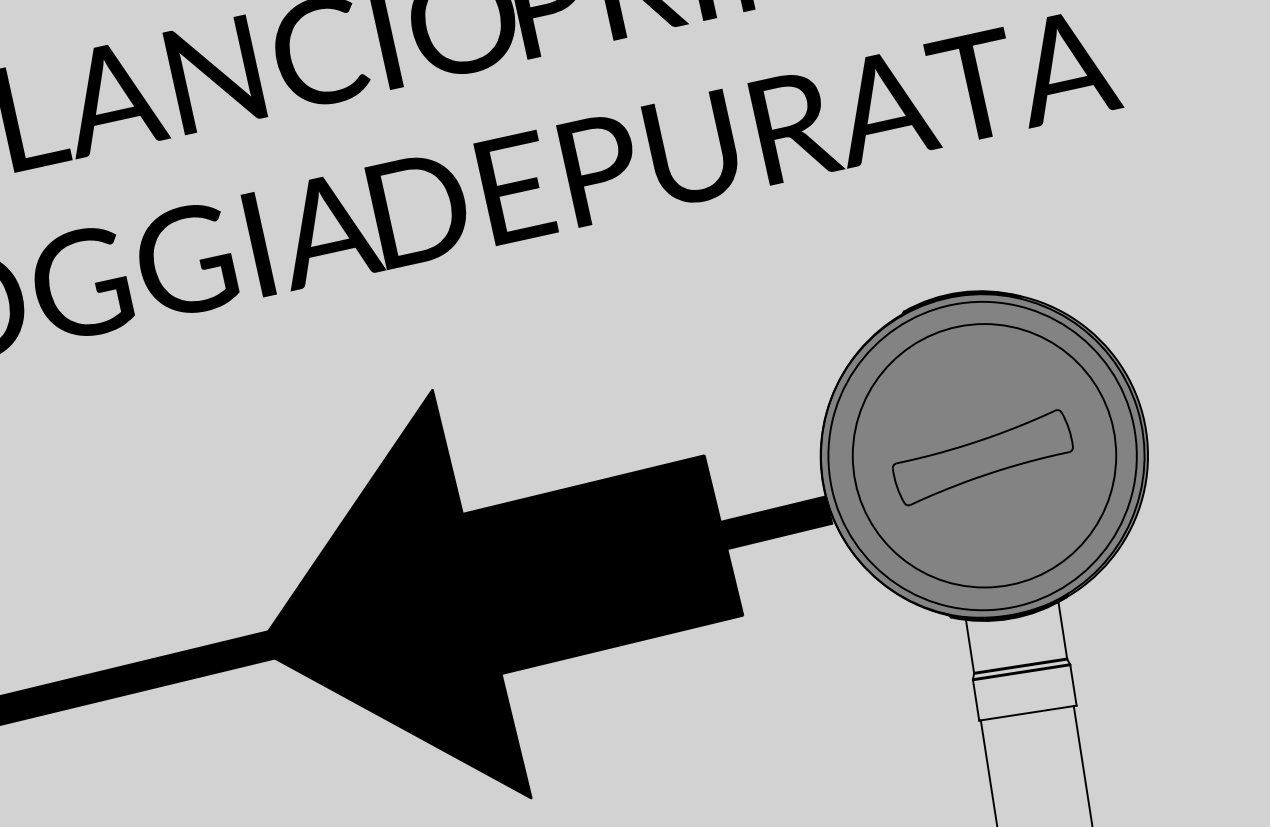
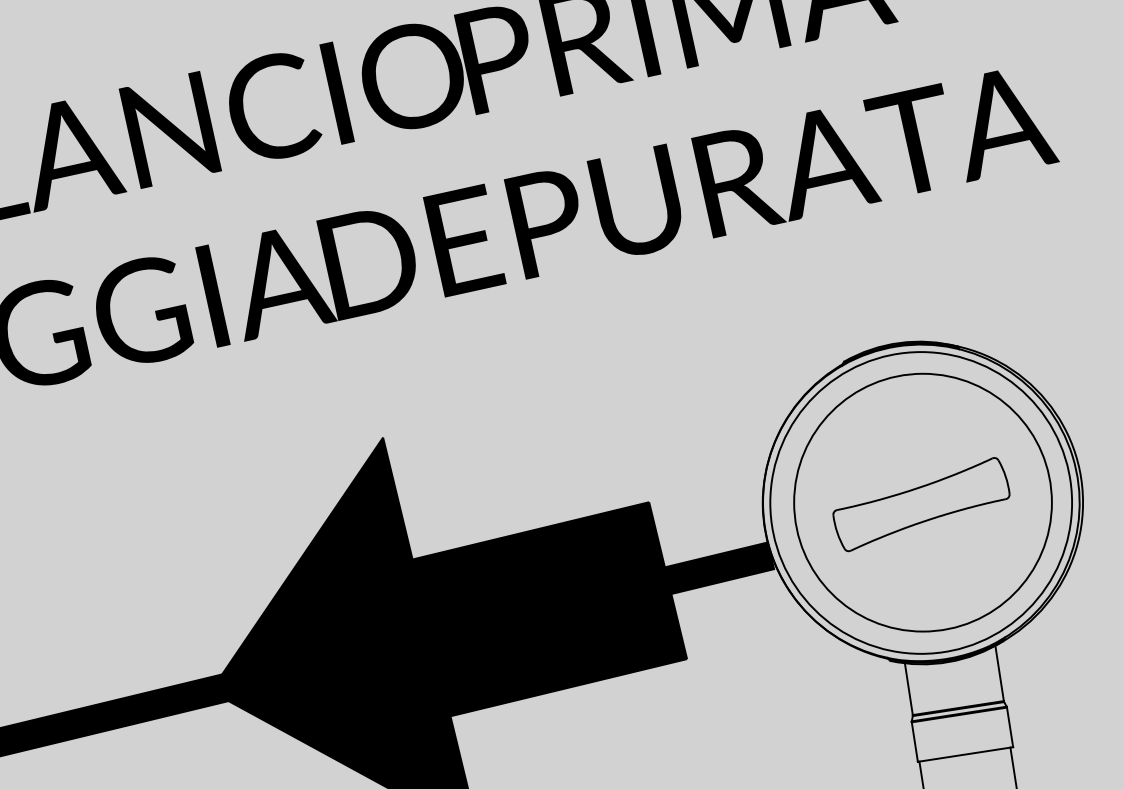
fill: (984, 455) -> (923, 502), removed

